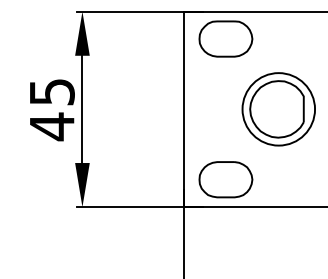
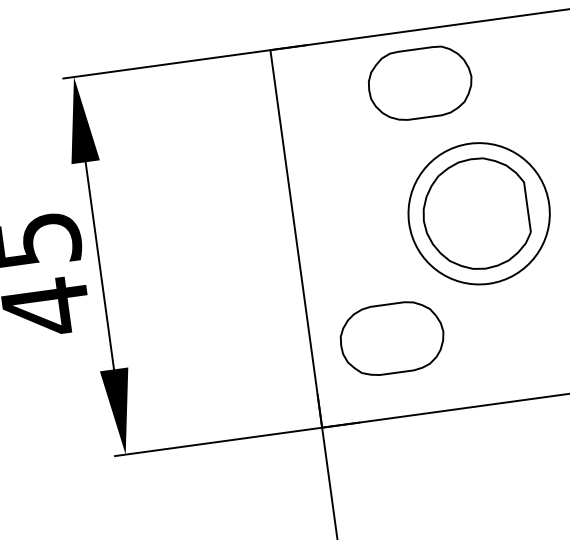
part: (225, 38) -> (419, 82), moved
part: (225, 179) -> (391, 338), moved

